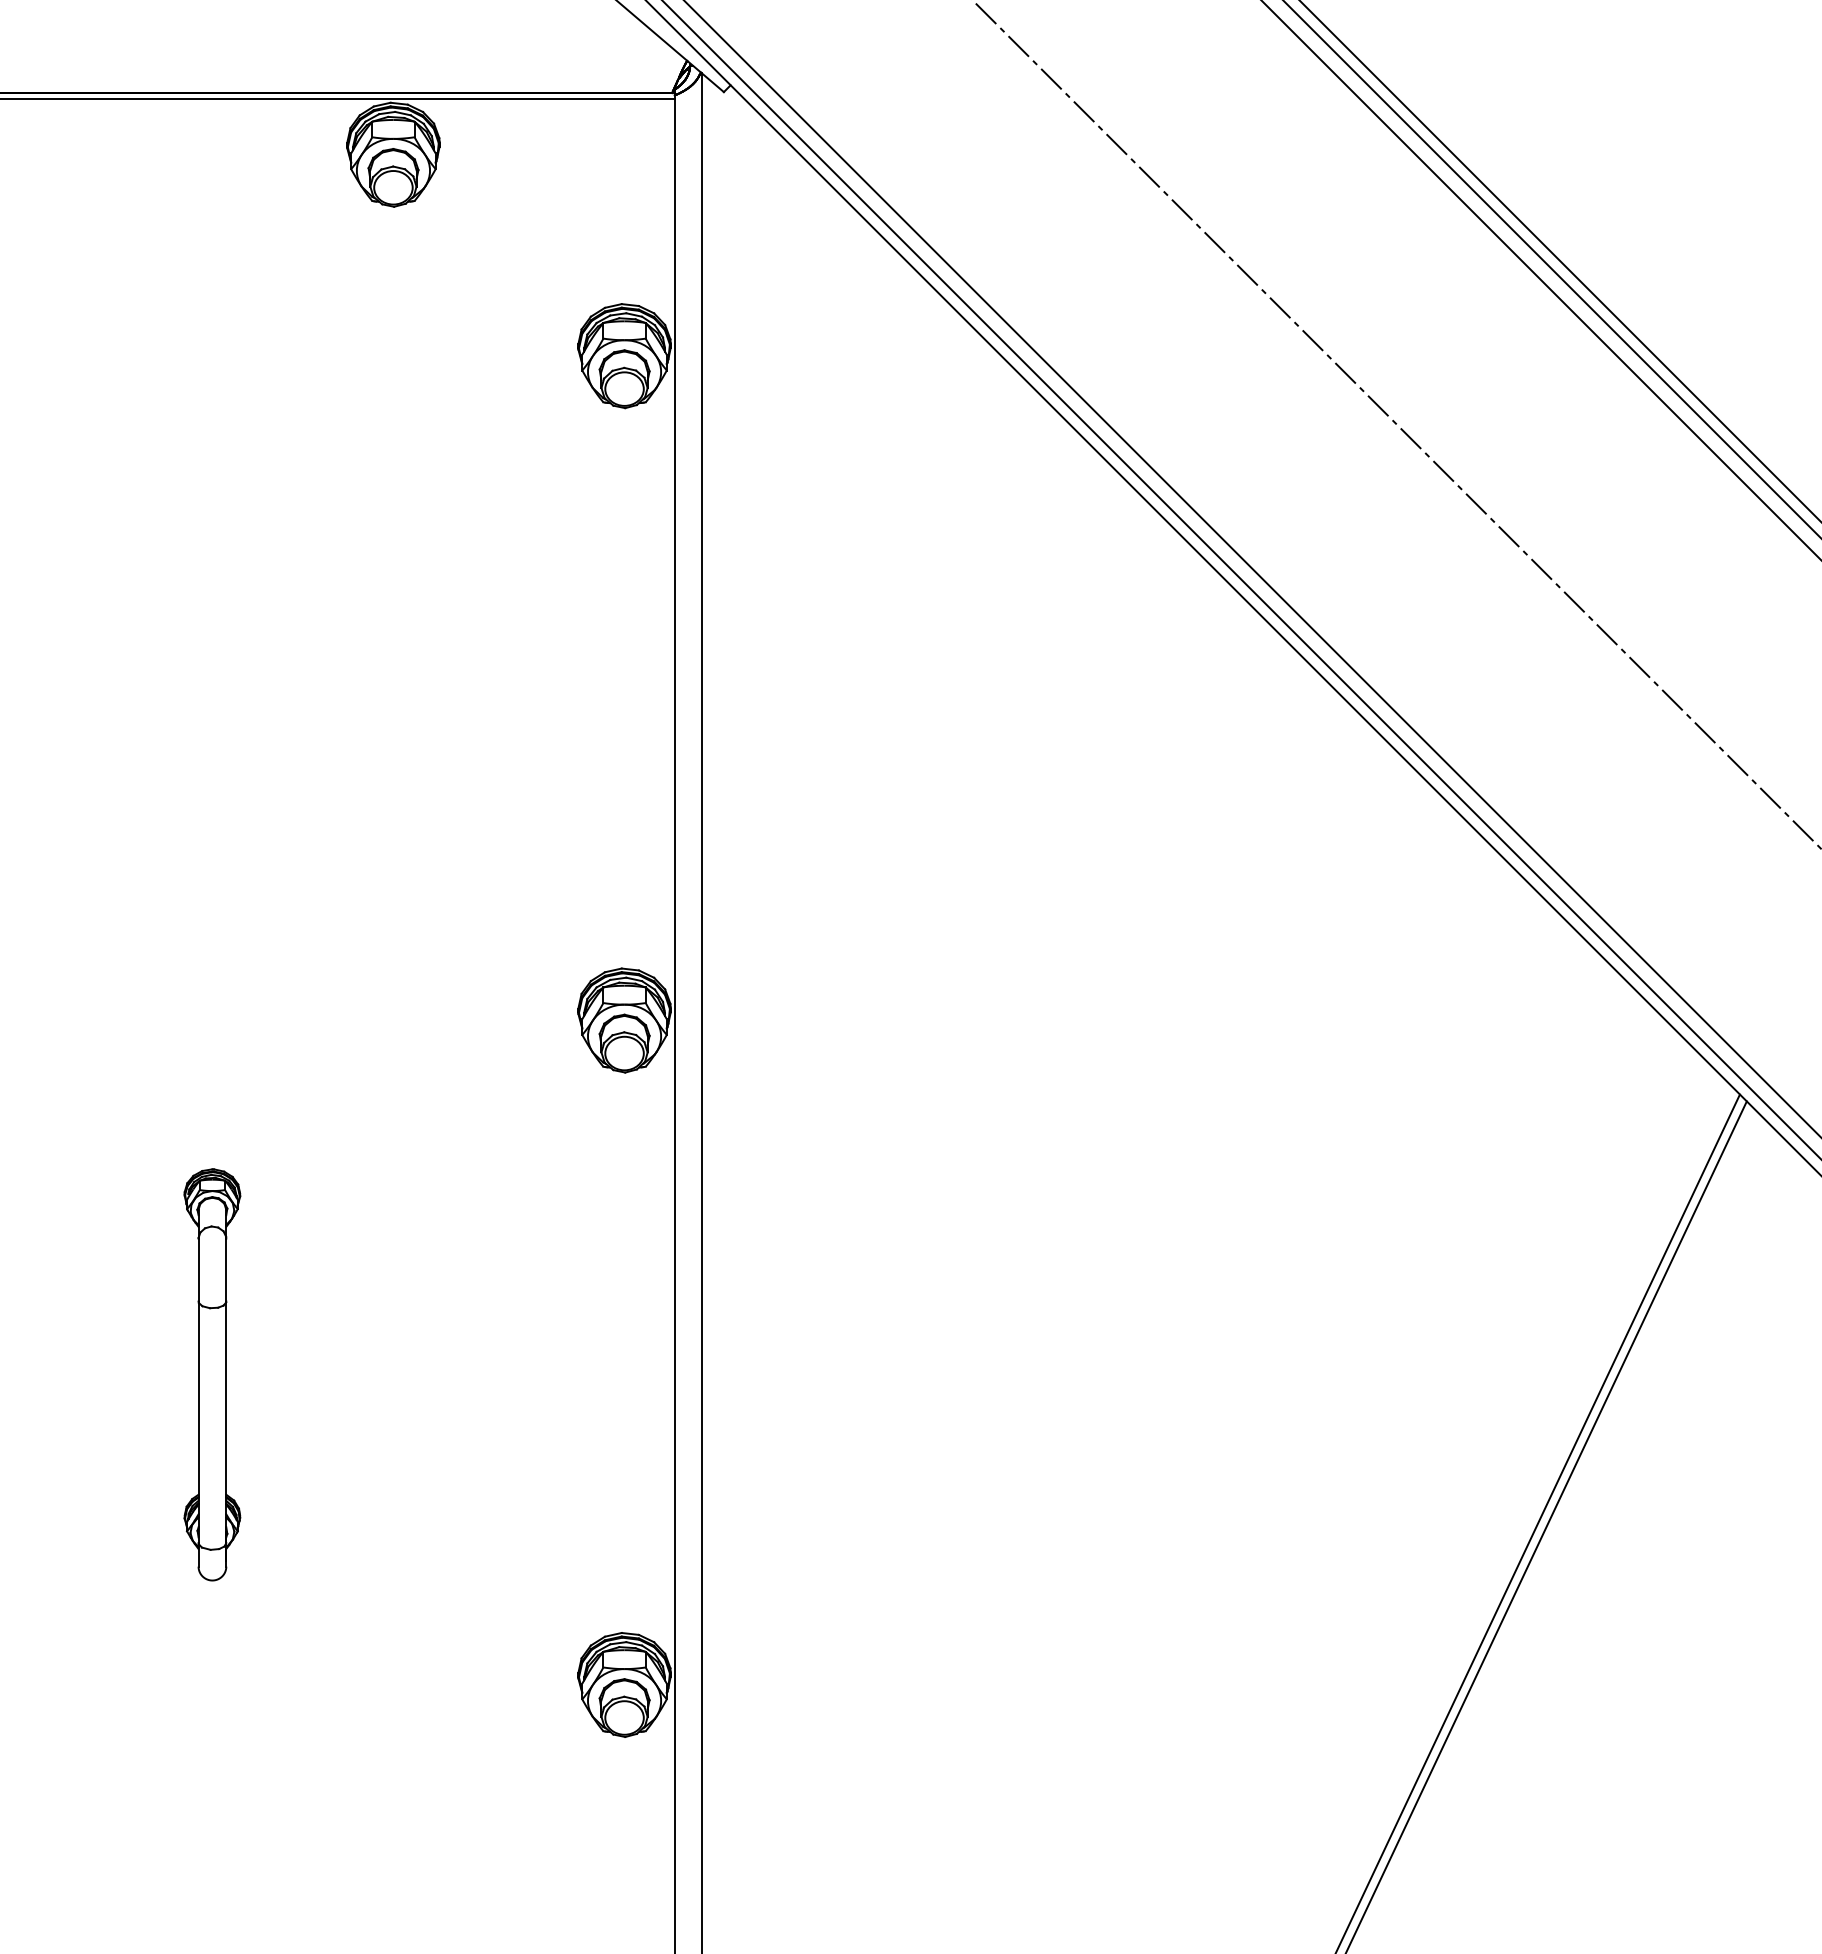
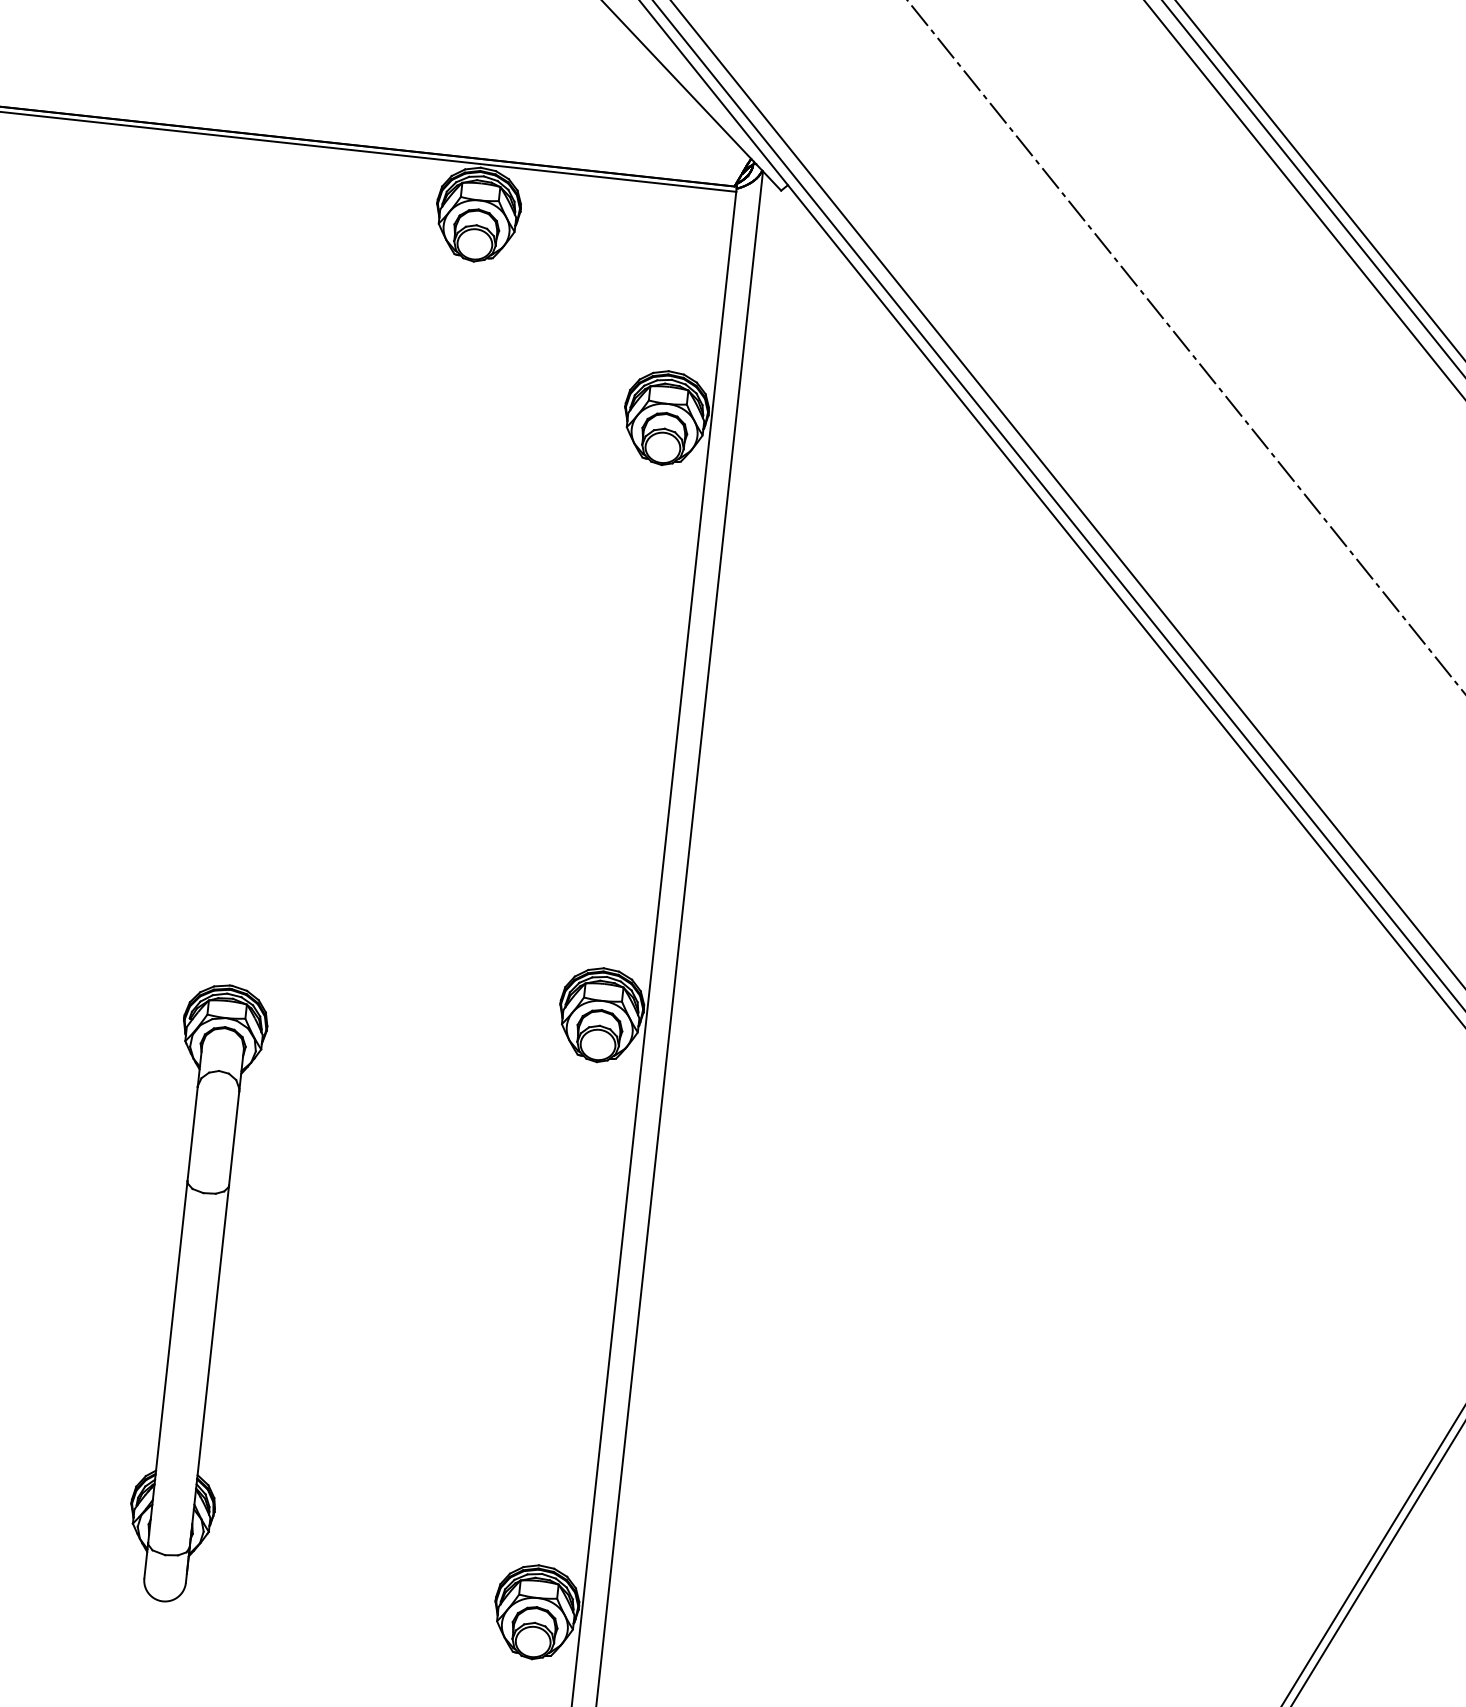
part: (212, 1374) -> (196, 1293), size x1.67

